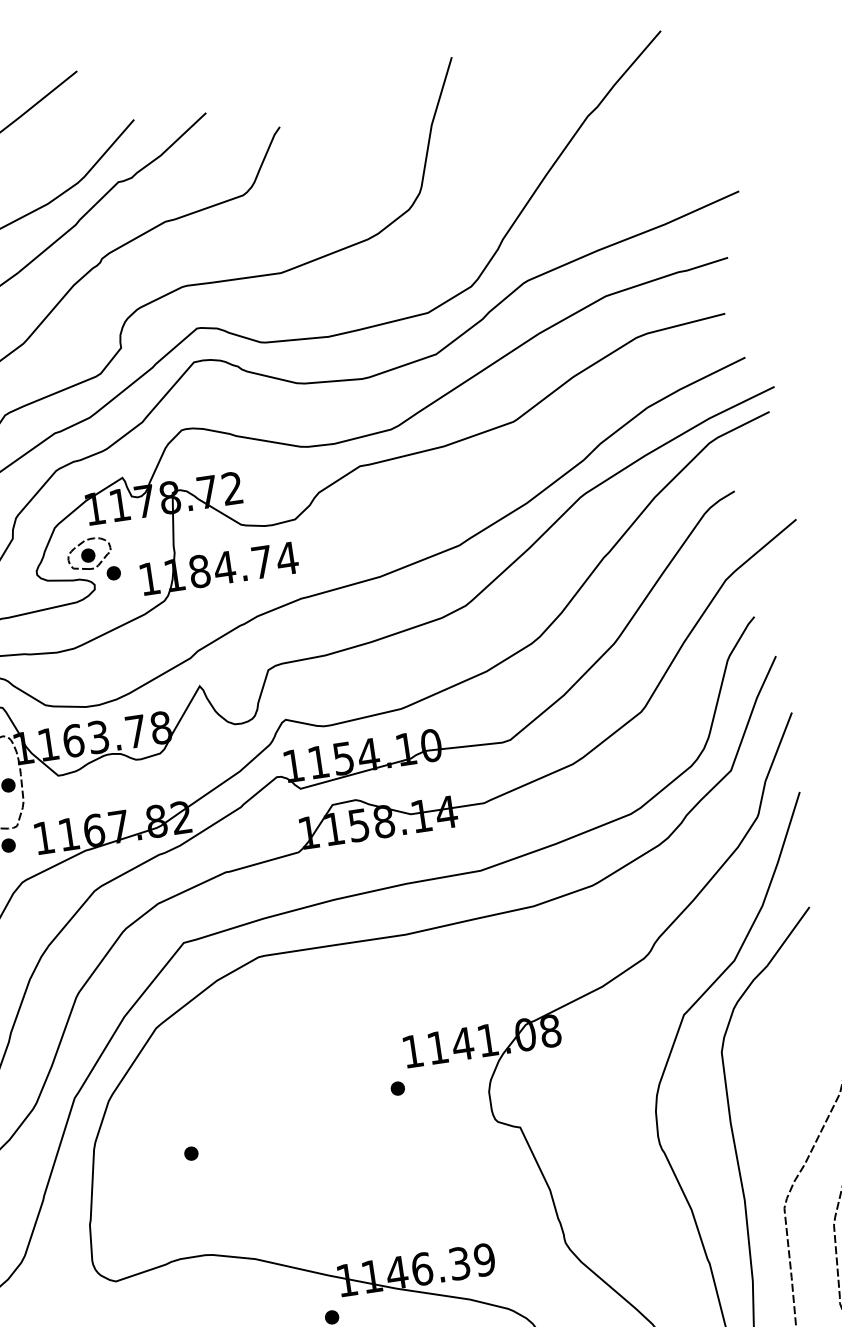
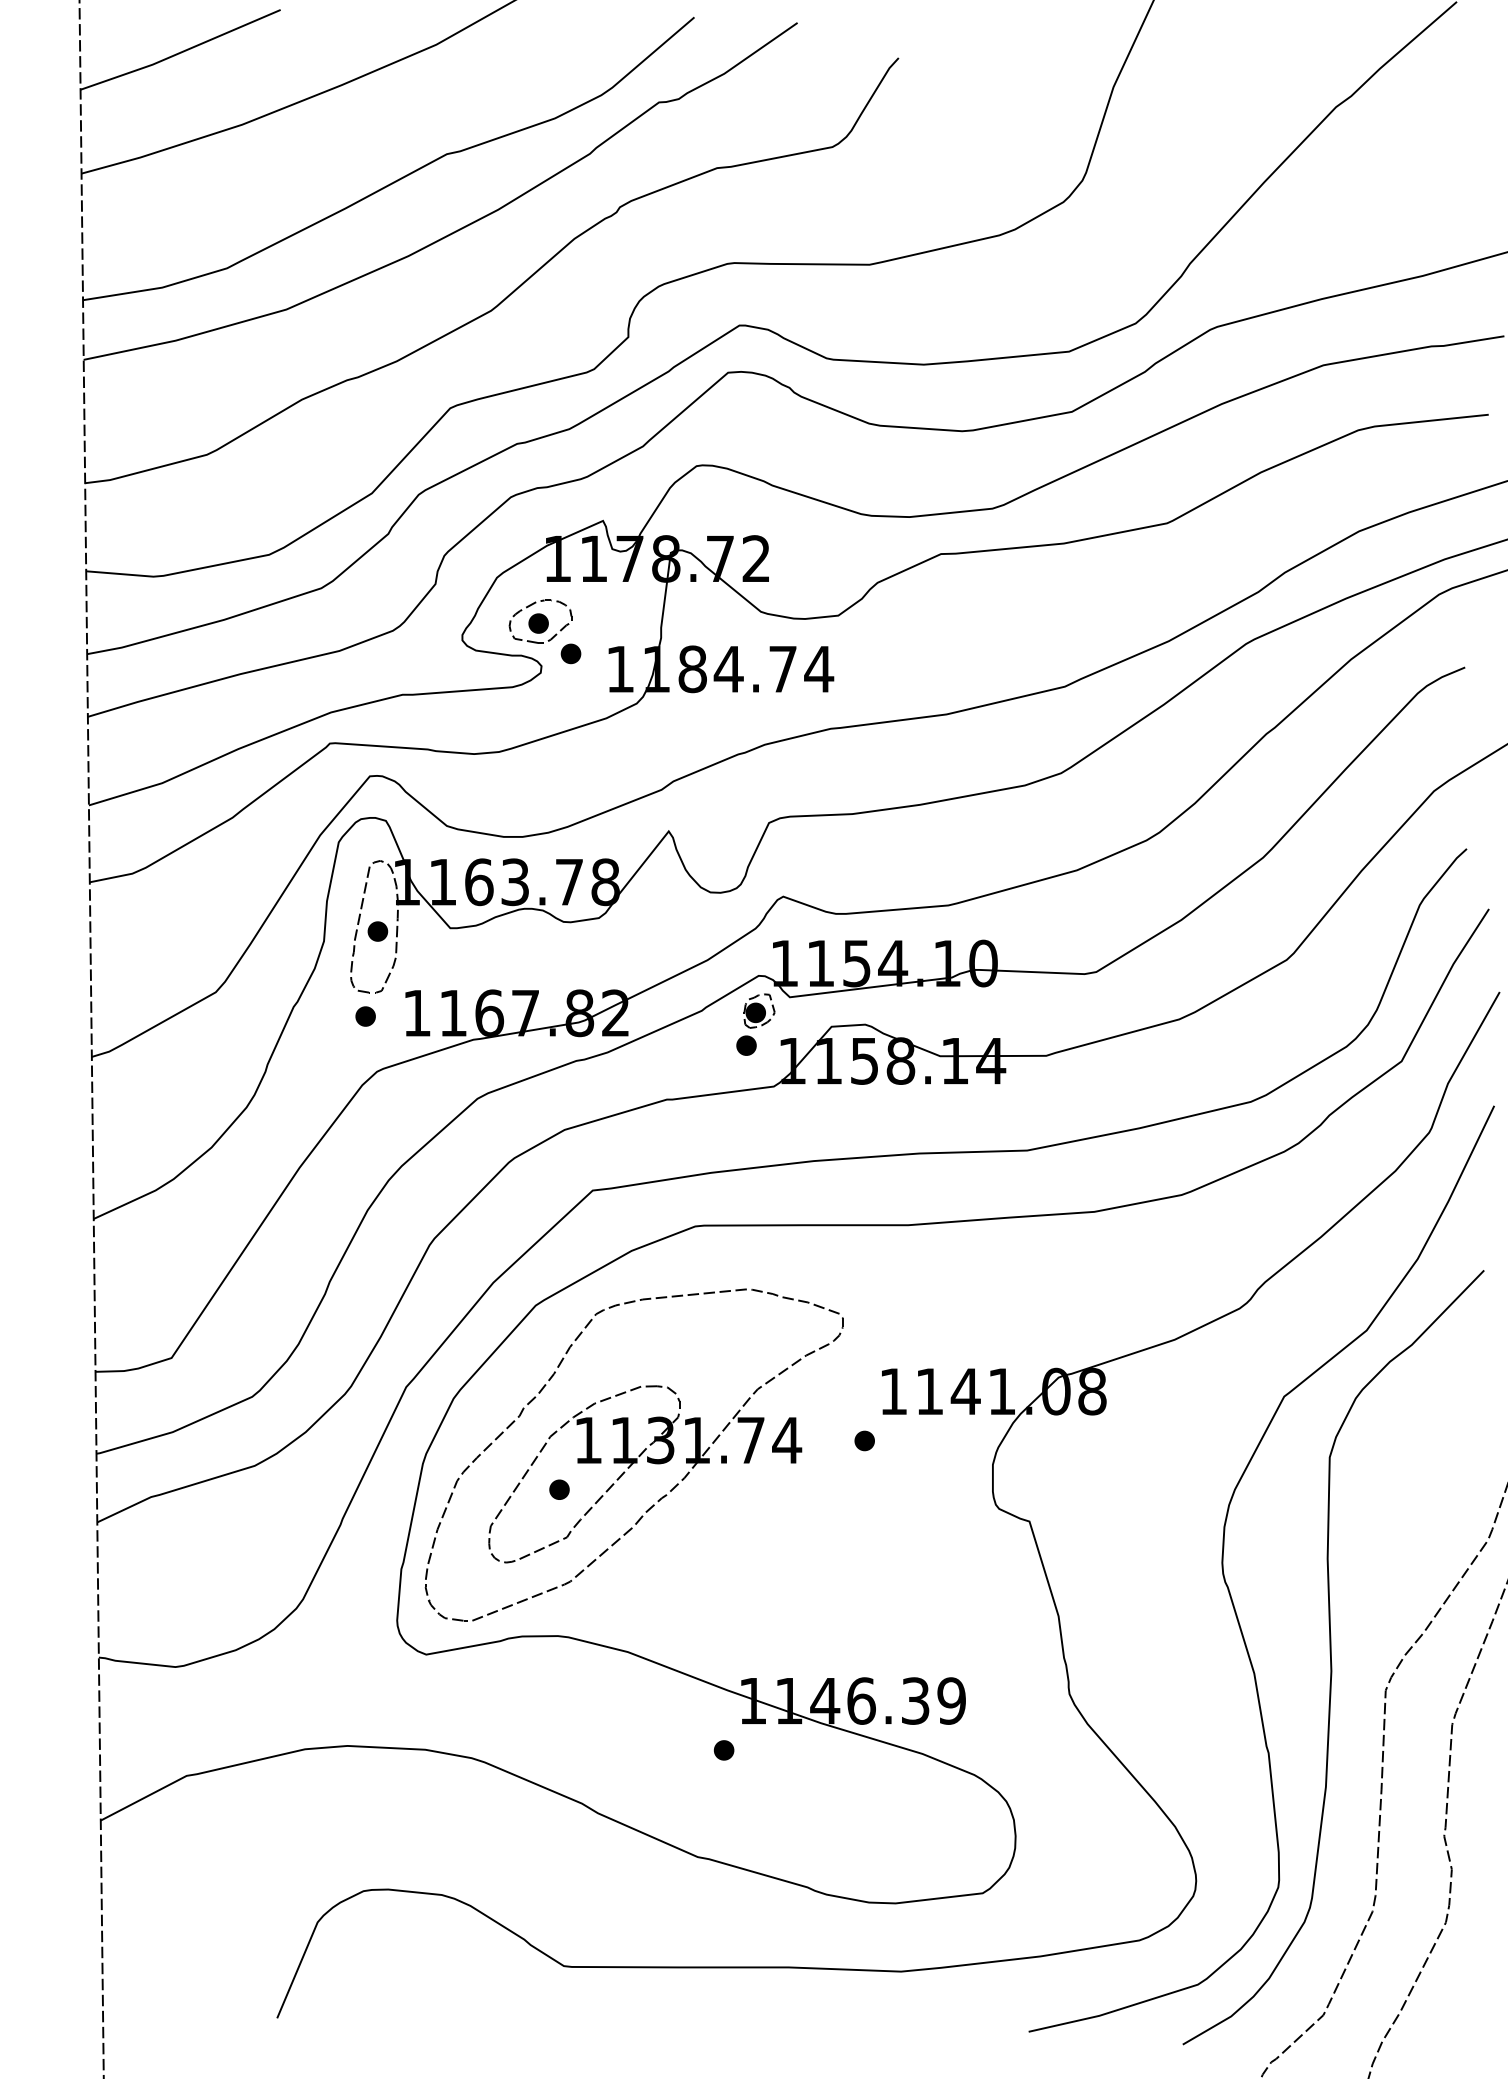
part: (279, 811) -> (755, 1024), added
part: (239, 1121) -> (633, 1454), added

